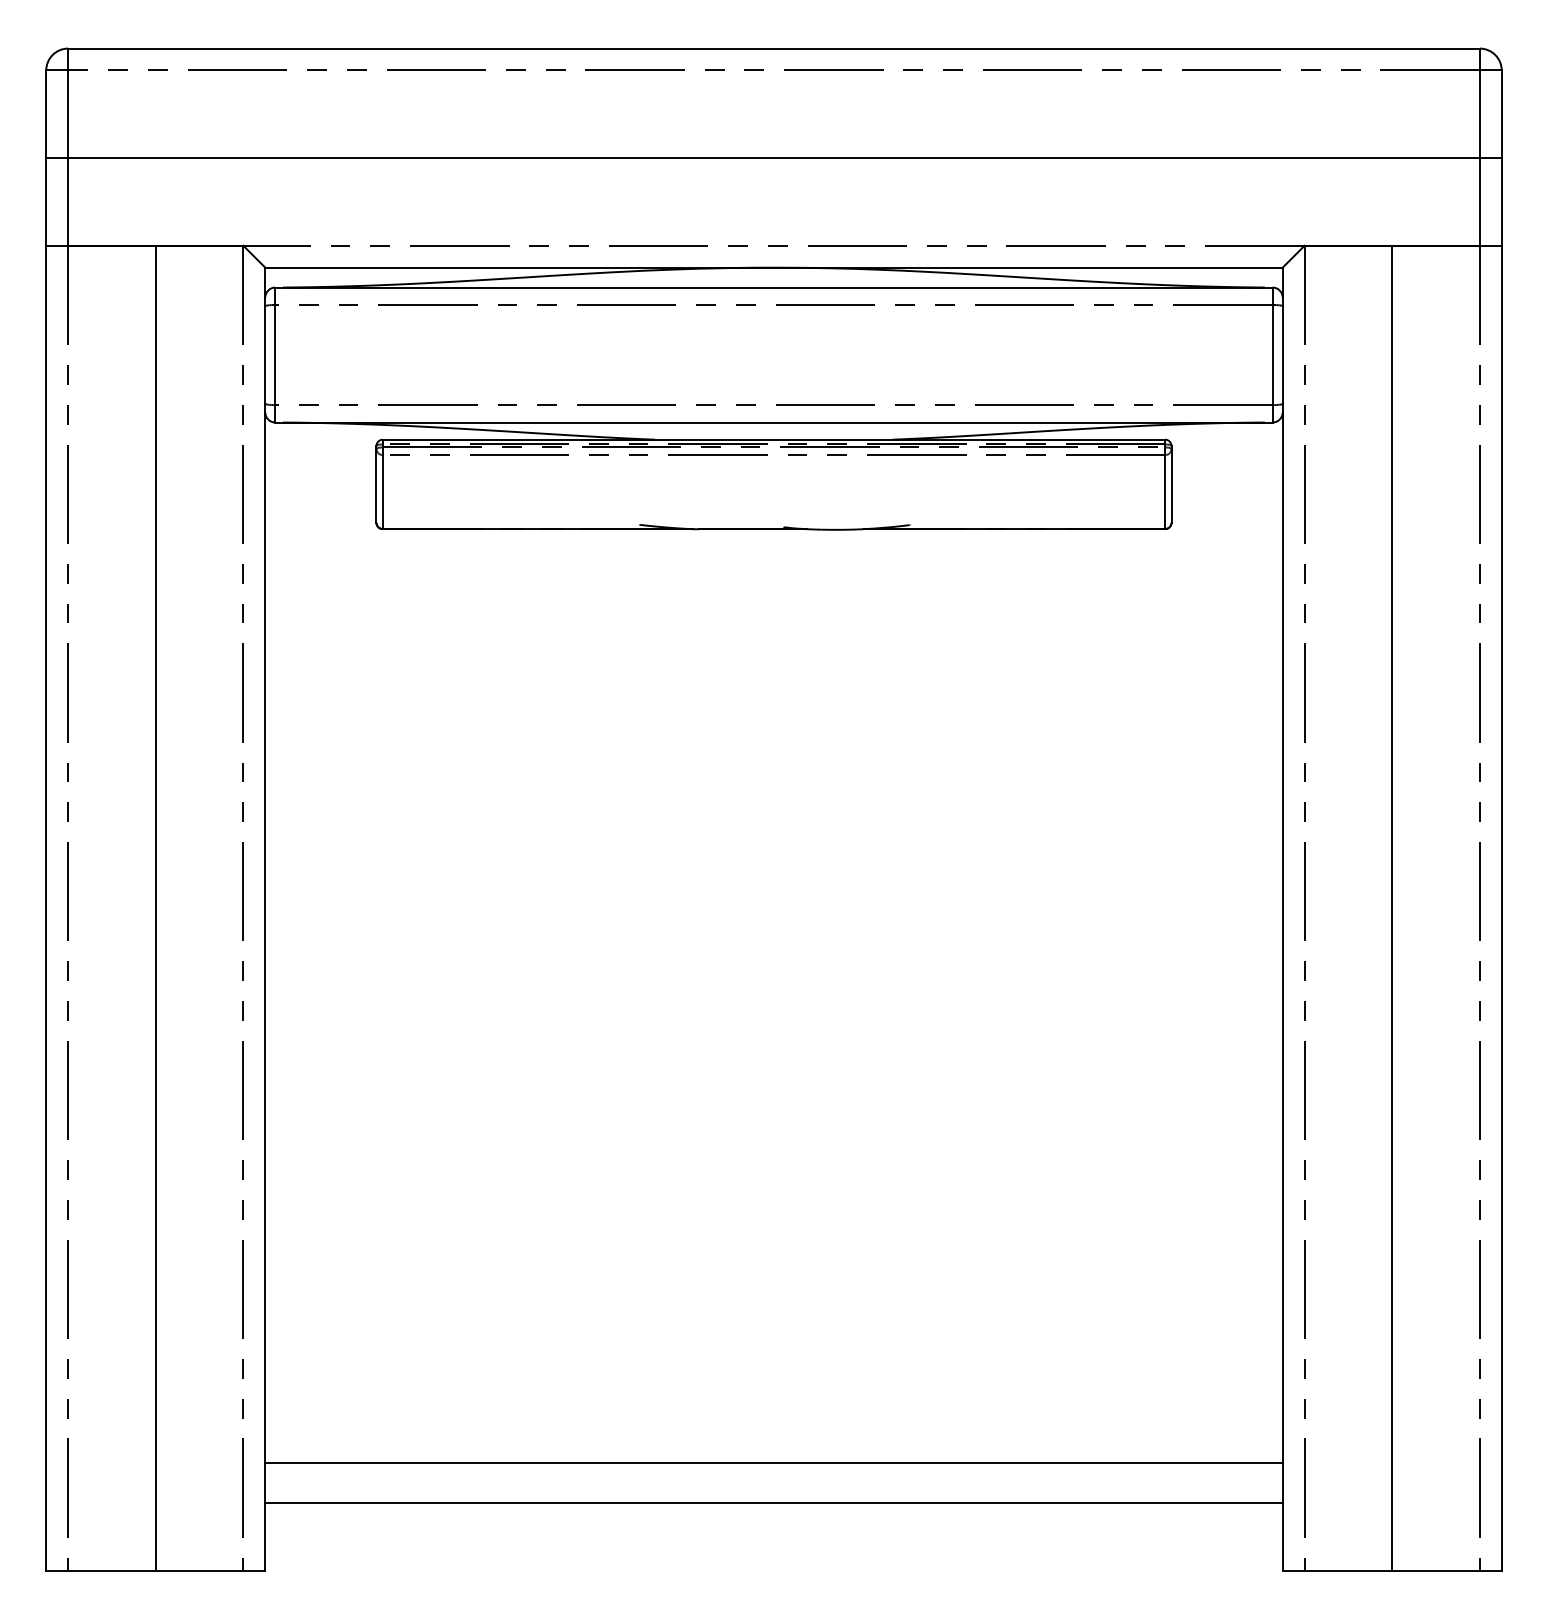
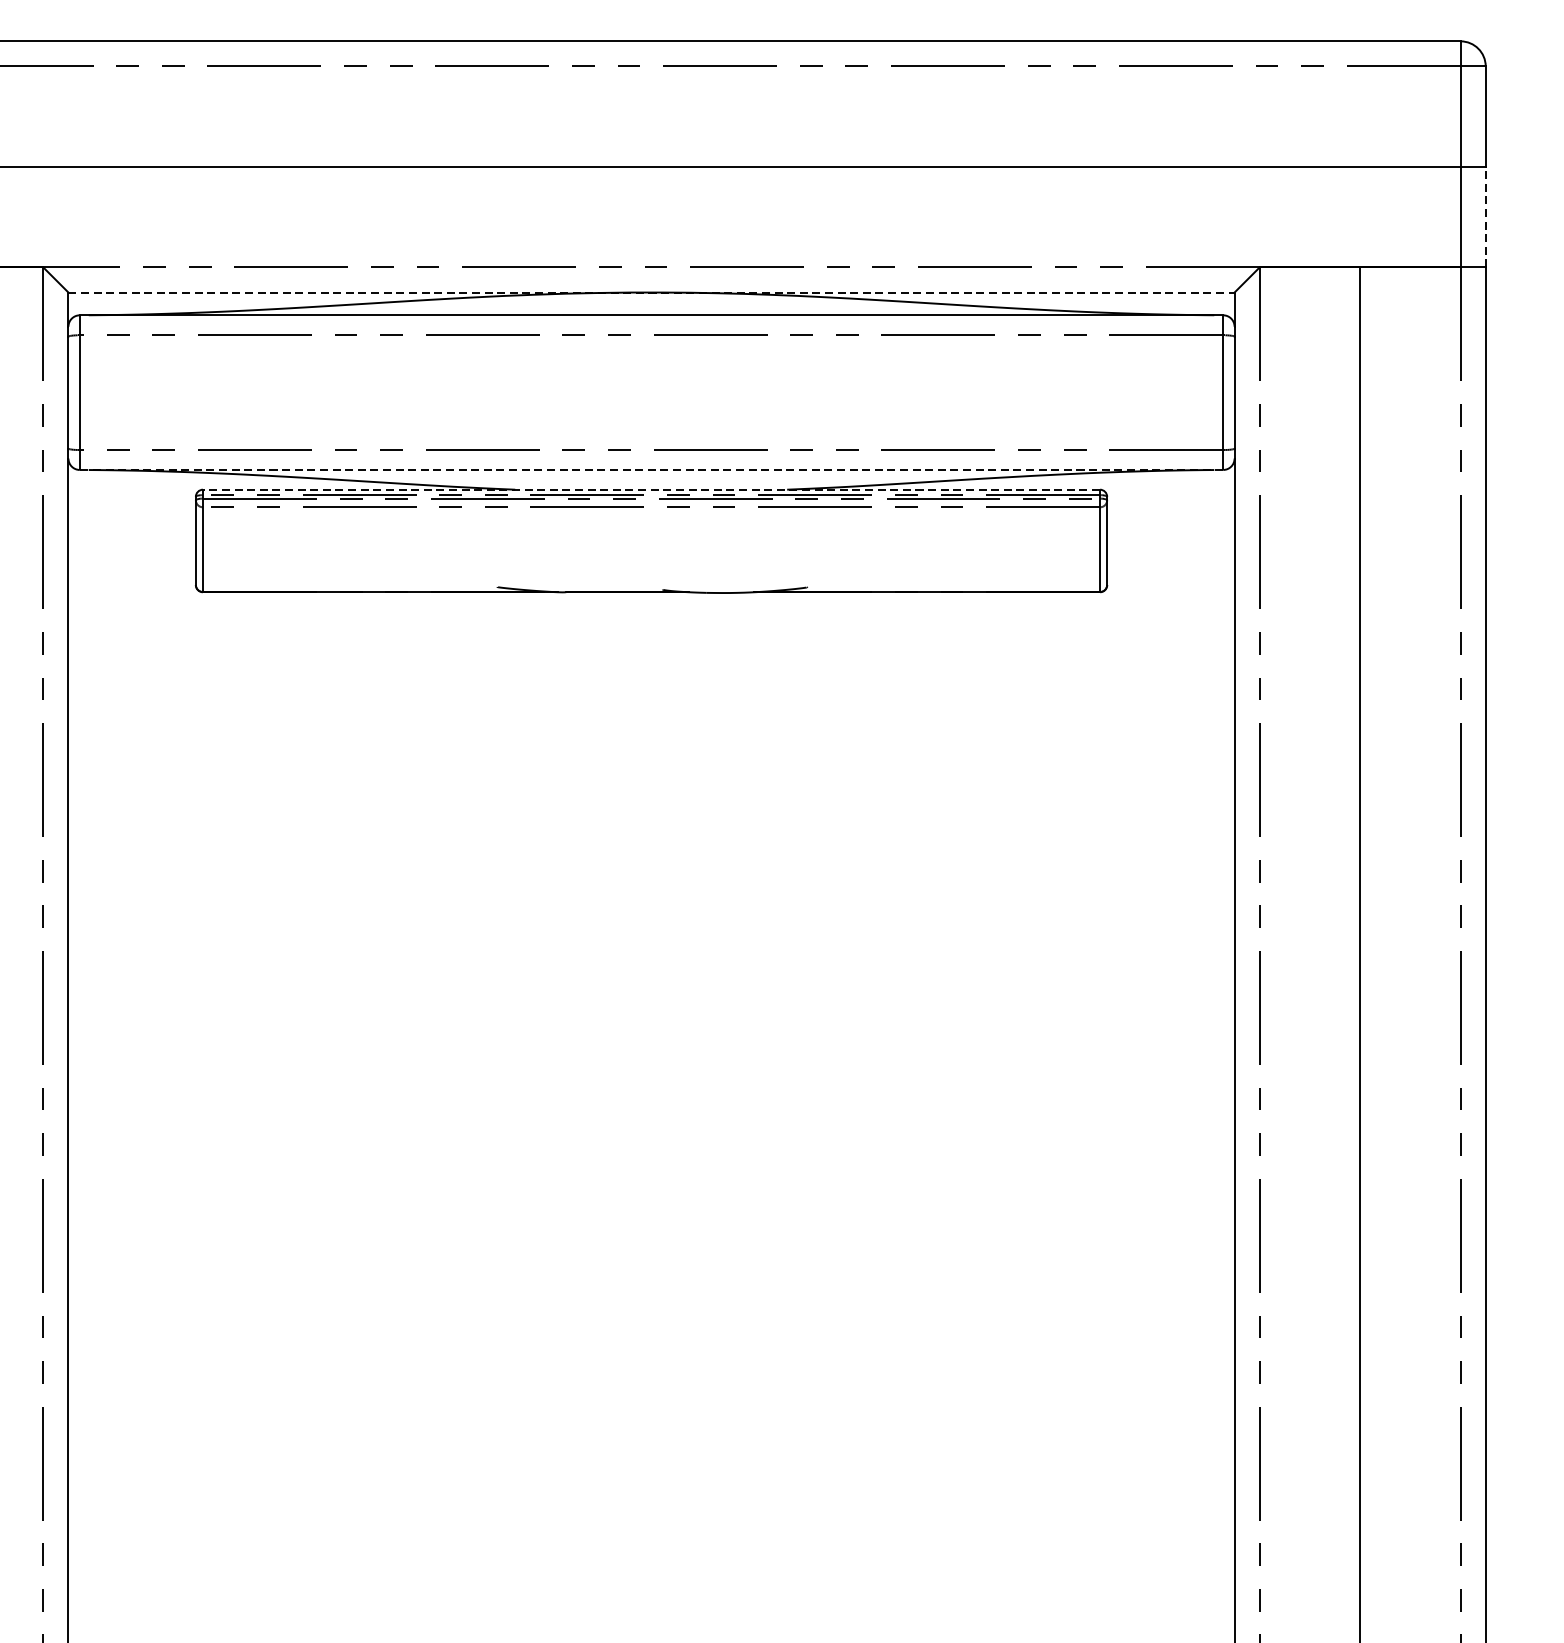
line: (1501, 201) -> (1485, 216), solid -> dashed
line: (774, 267) -> (652, 292), solid -> dashed
line: (774, 422) -> (652, 469), solid -> dashed
line: (773, 439) -> (650, 489), solid -> dashed

